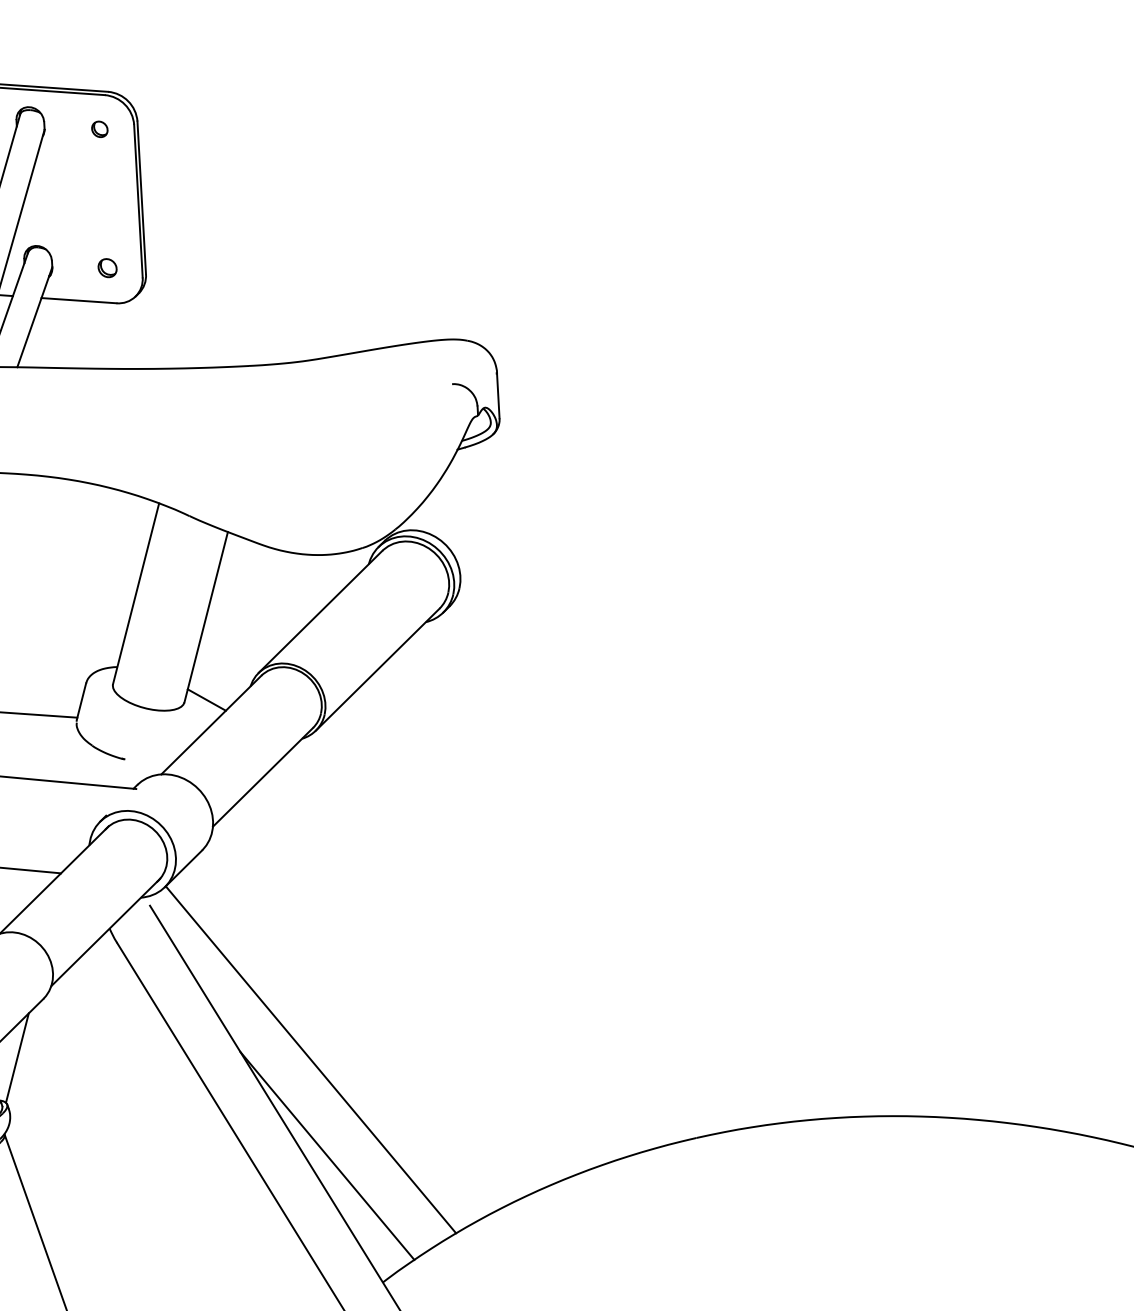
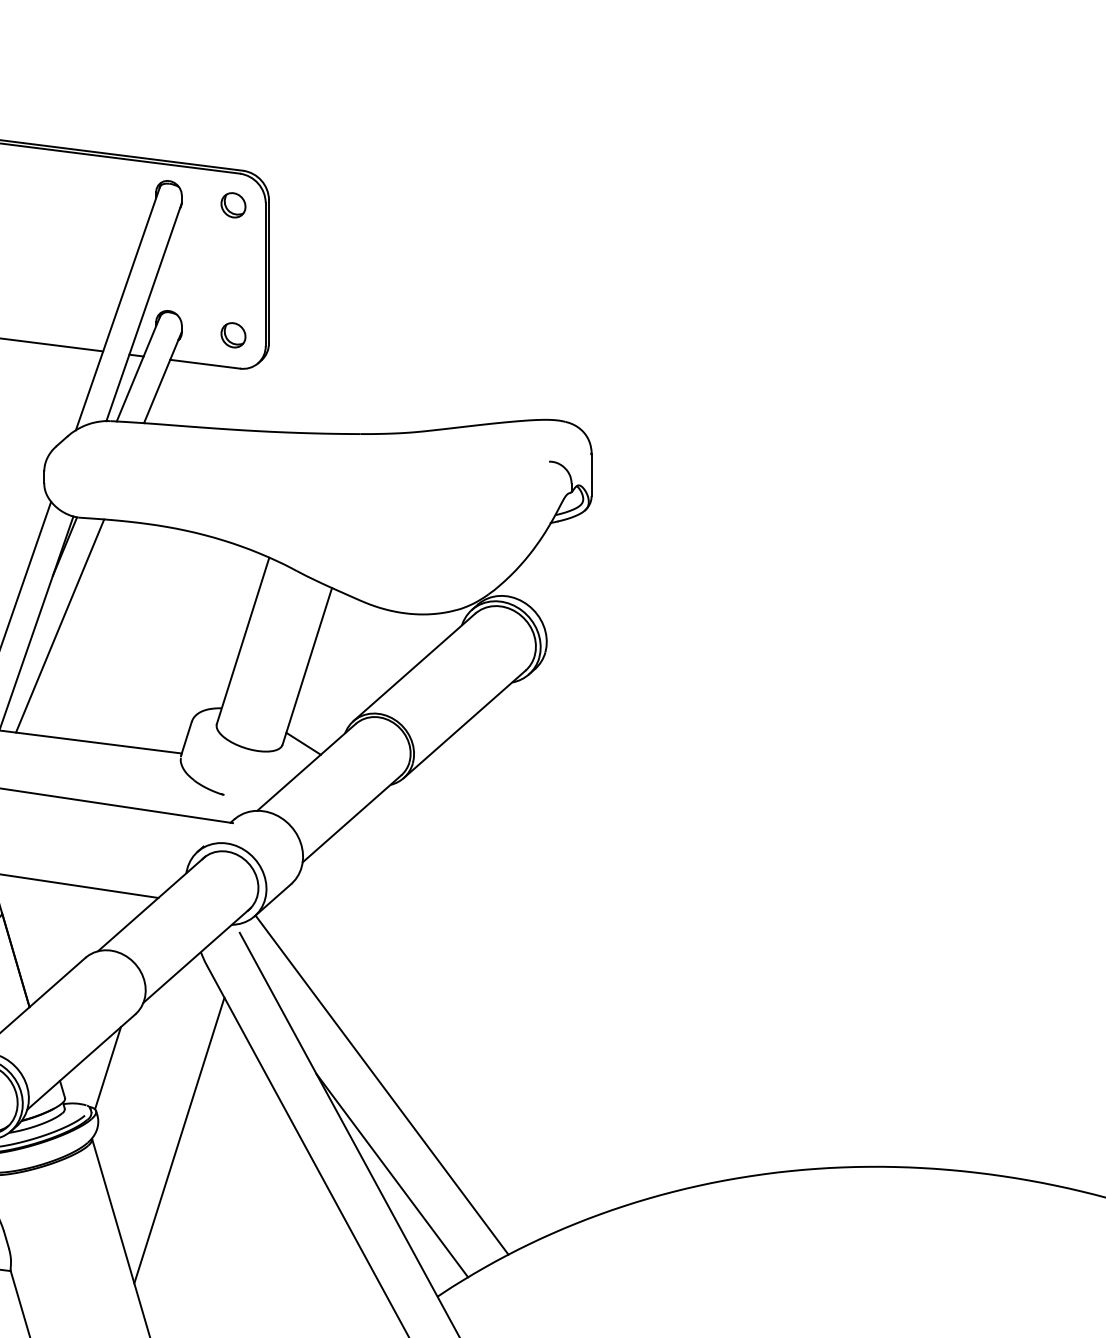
part: (99, 129) -> (233, 205), size x1.67
part: (107, 268) -> (233, 335), size x1.43
line: (98, 1131) -> (179, 1140), added

